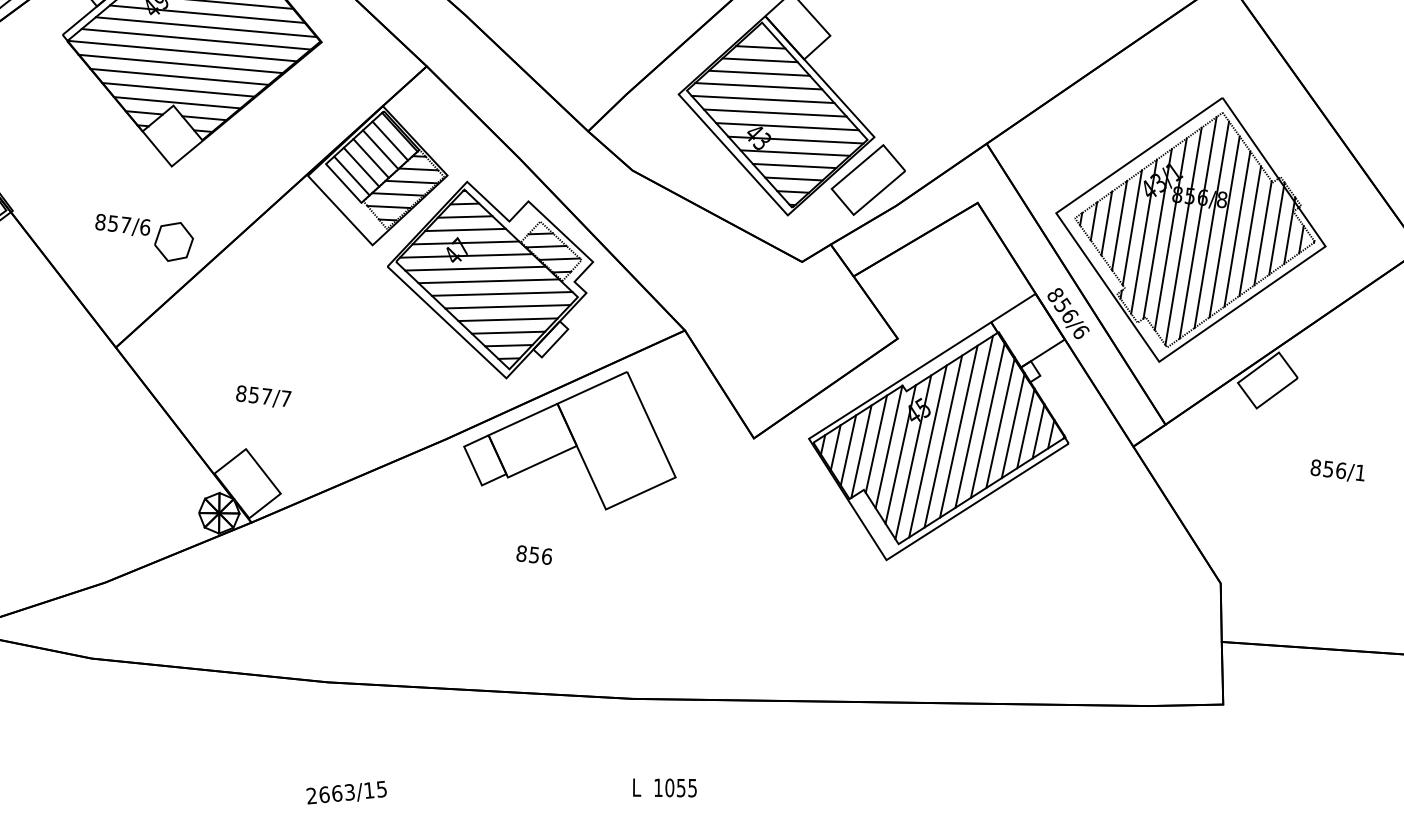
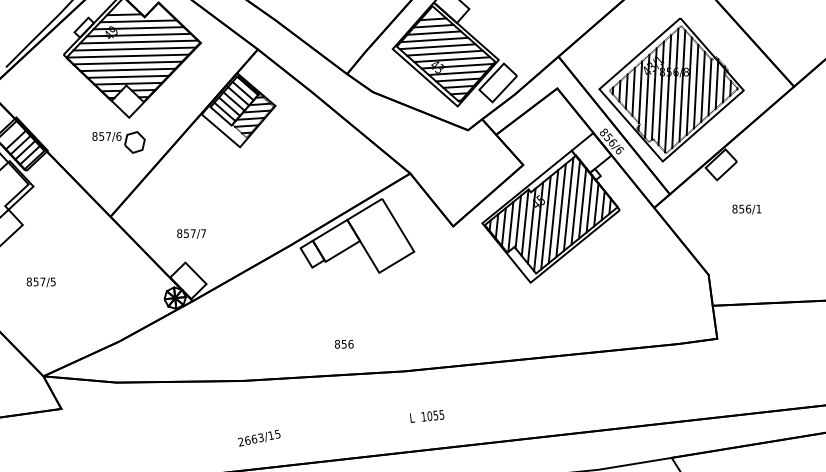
part: (143, 238) -> (118, 142), moved
part: (488, 279) -> (303, 158), removed
text: (1337, 471) -> (746, 209), moved
text: (535, 553) -> (344, 343), moved

